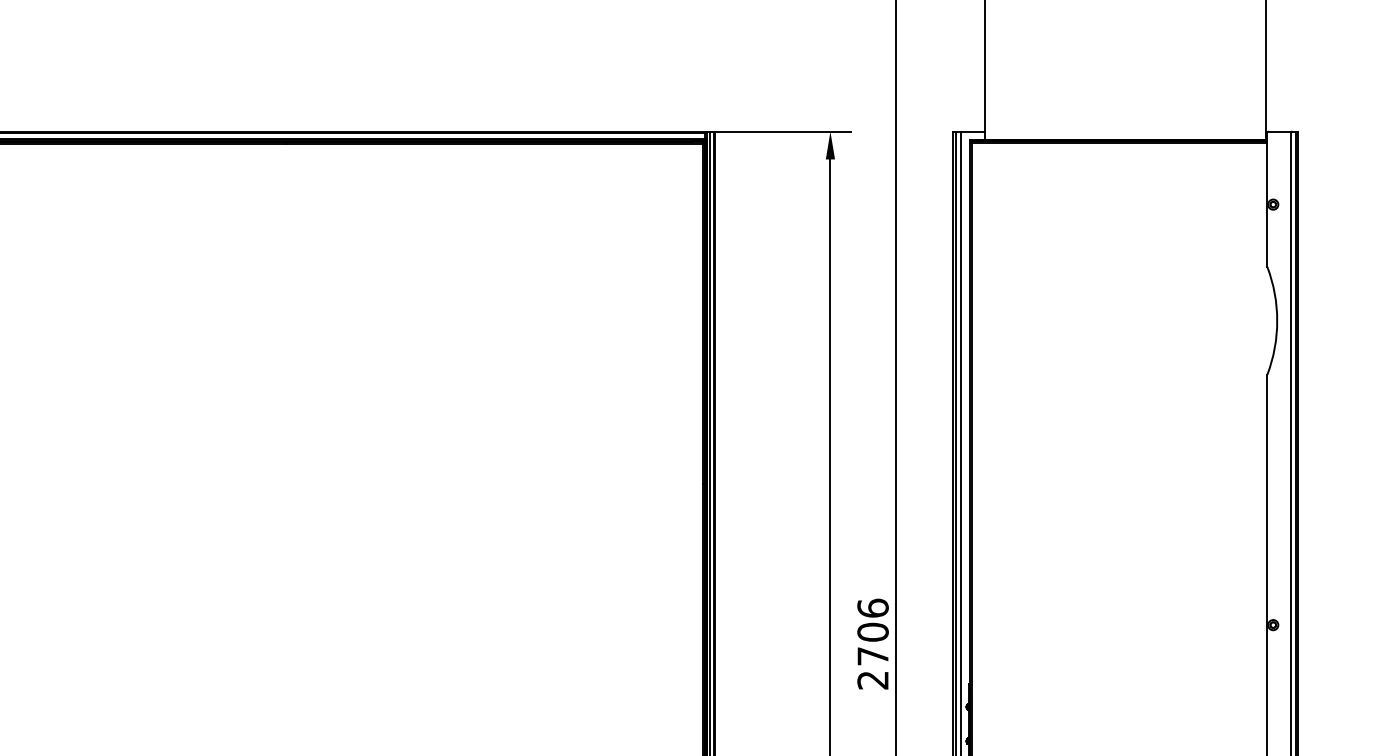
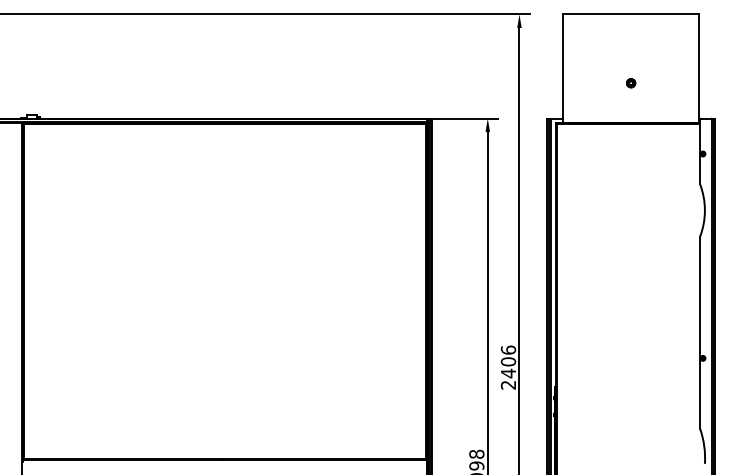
part: (1126, 59) -> (631, 83), added
text: (873, 656) -> (508, 373), 2706 -> 2406

